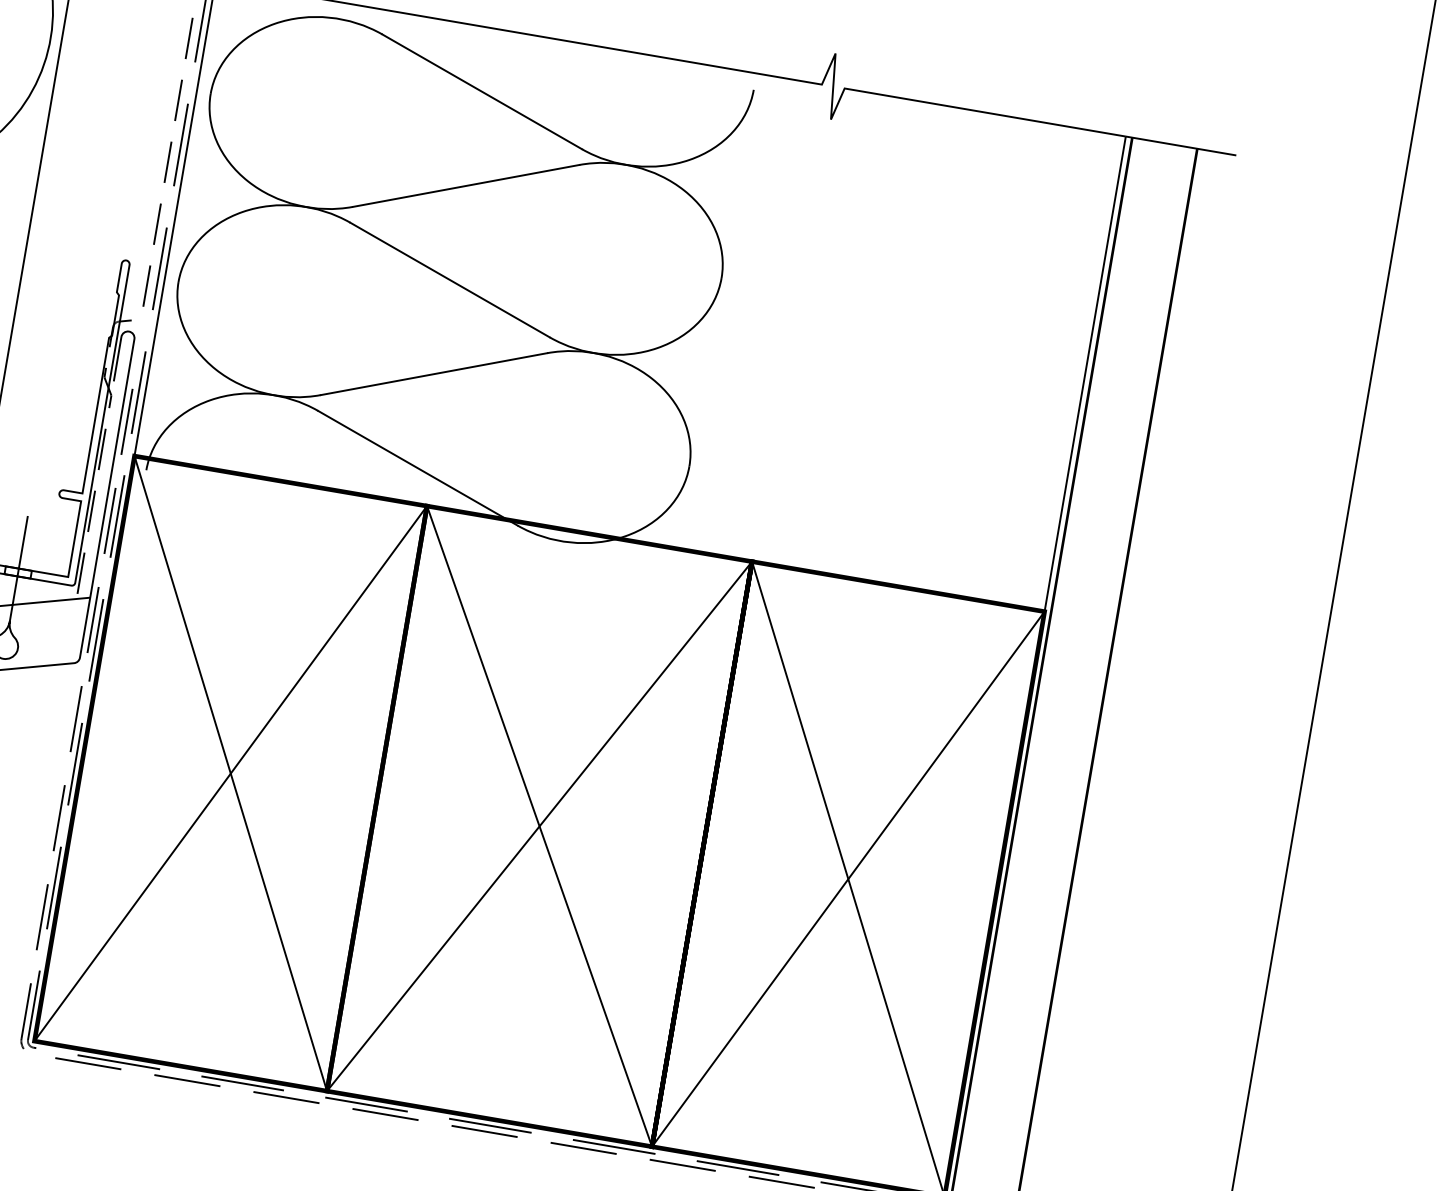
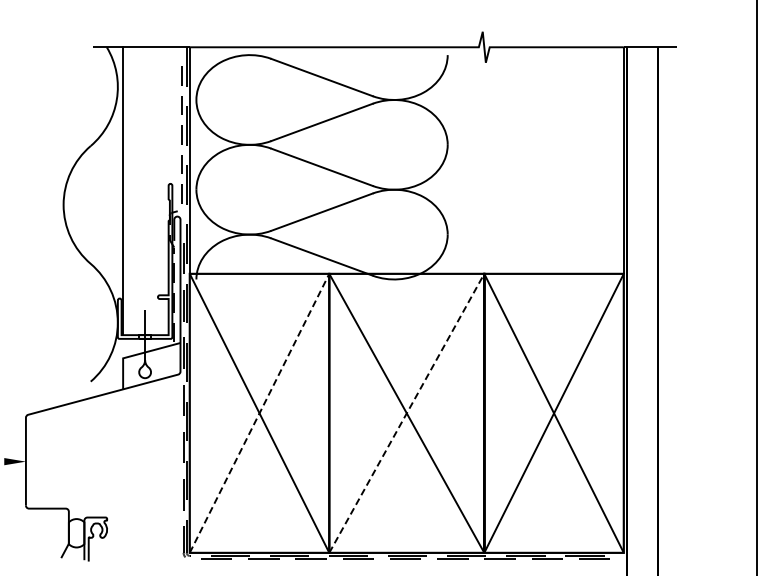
line: (230, 773) -> (259, 413), solid -> dashed
line: (538, 826) -> (406, 413), solid -> dashed

